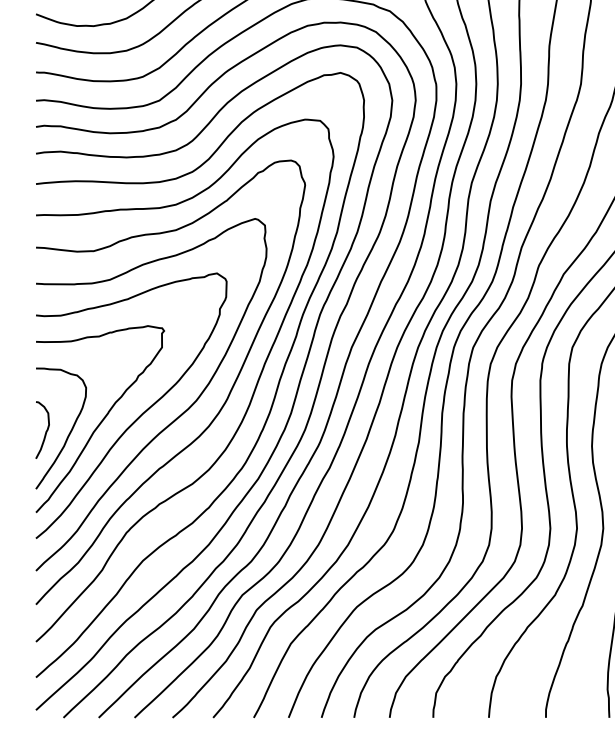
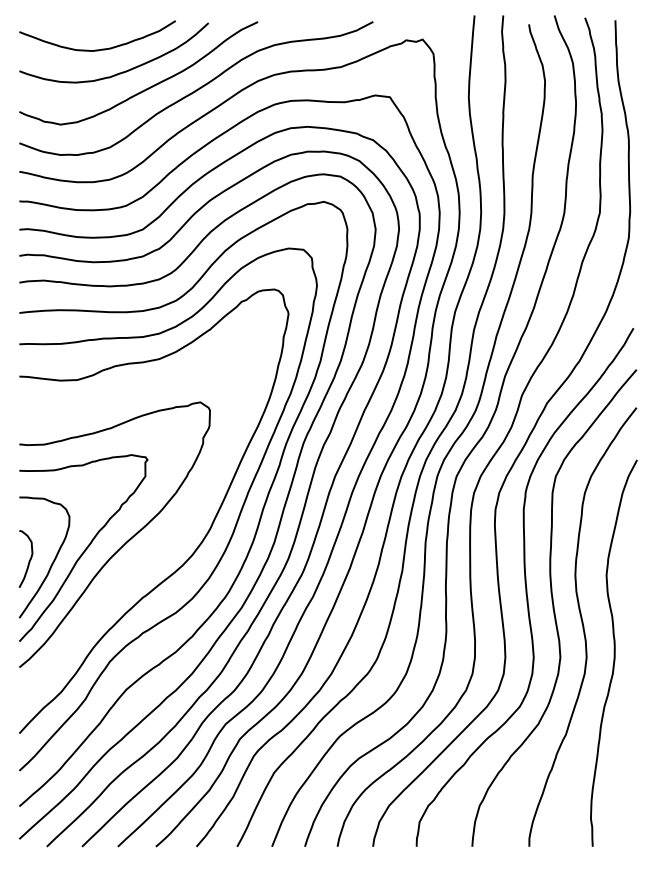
curve: (174, 419) -> (157, 548), removed

